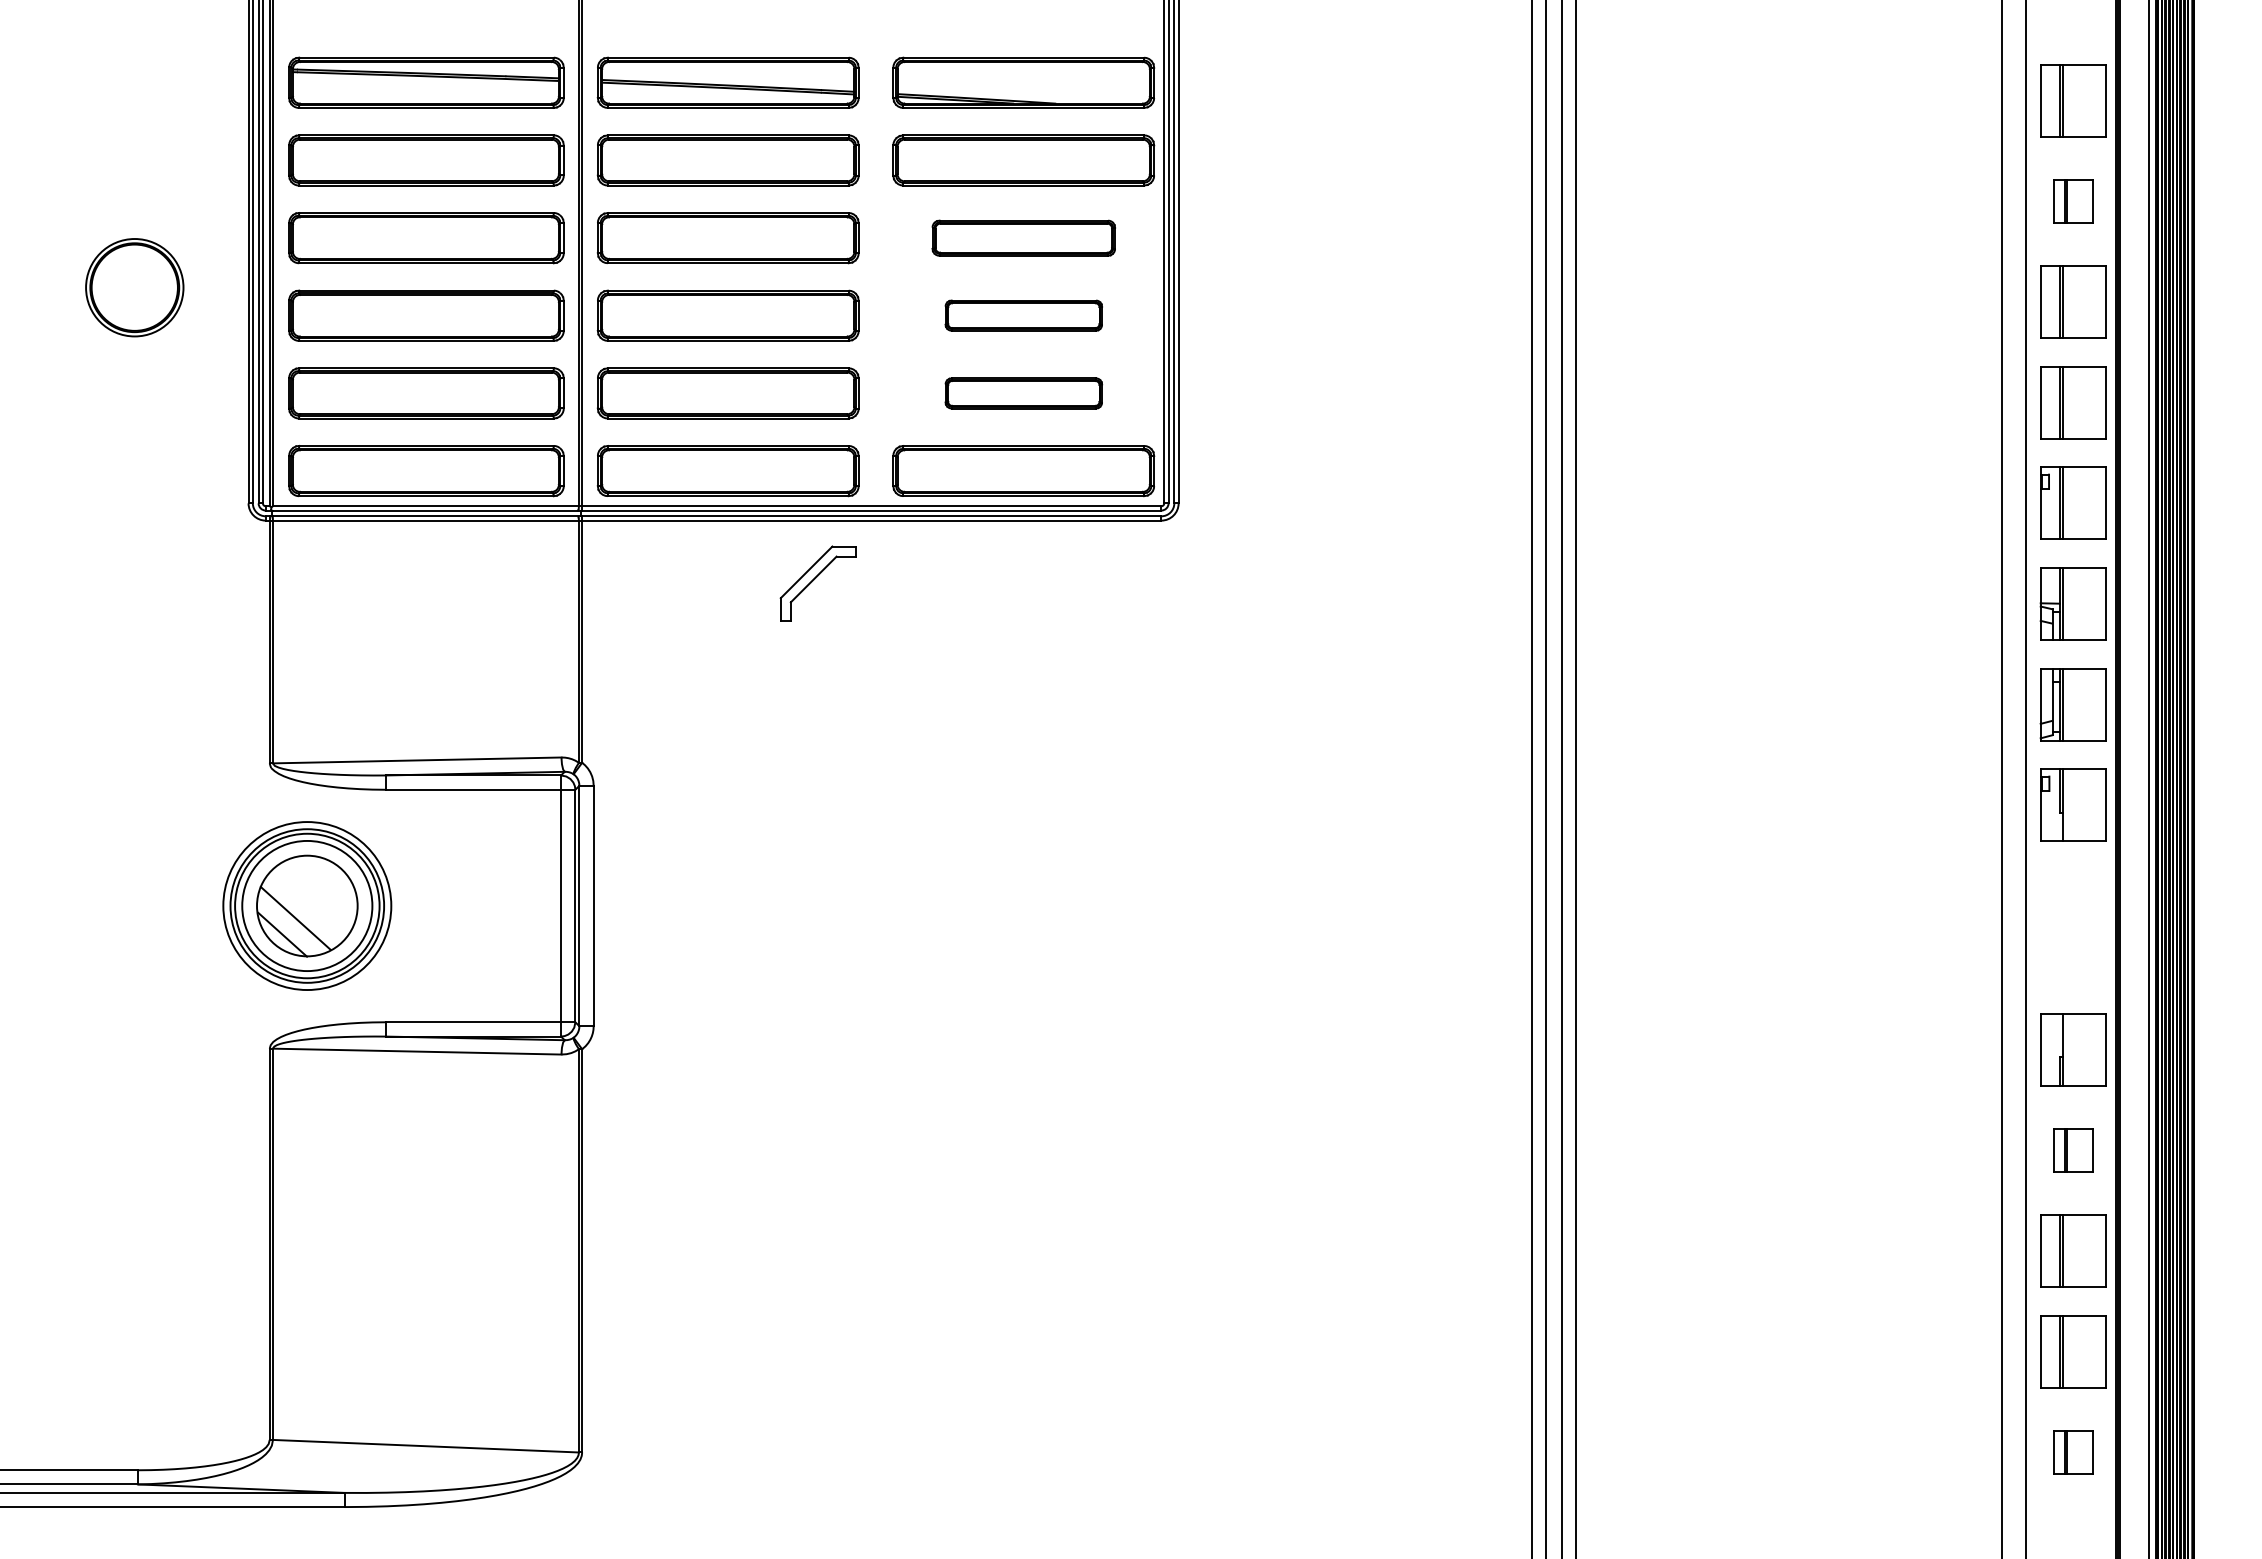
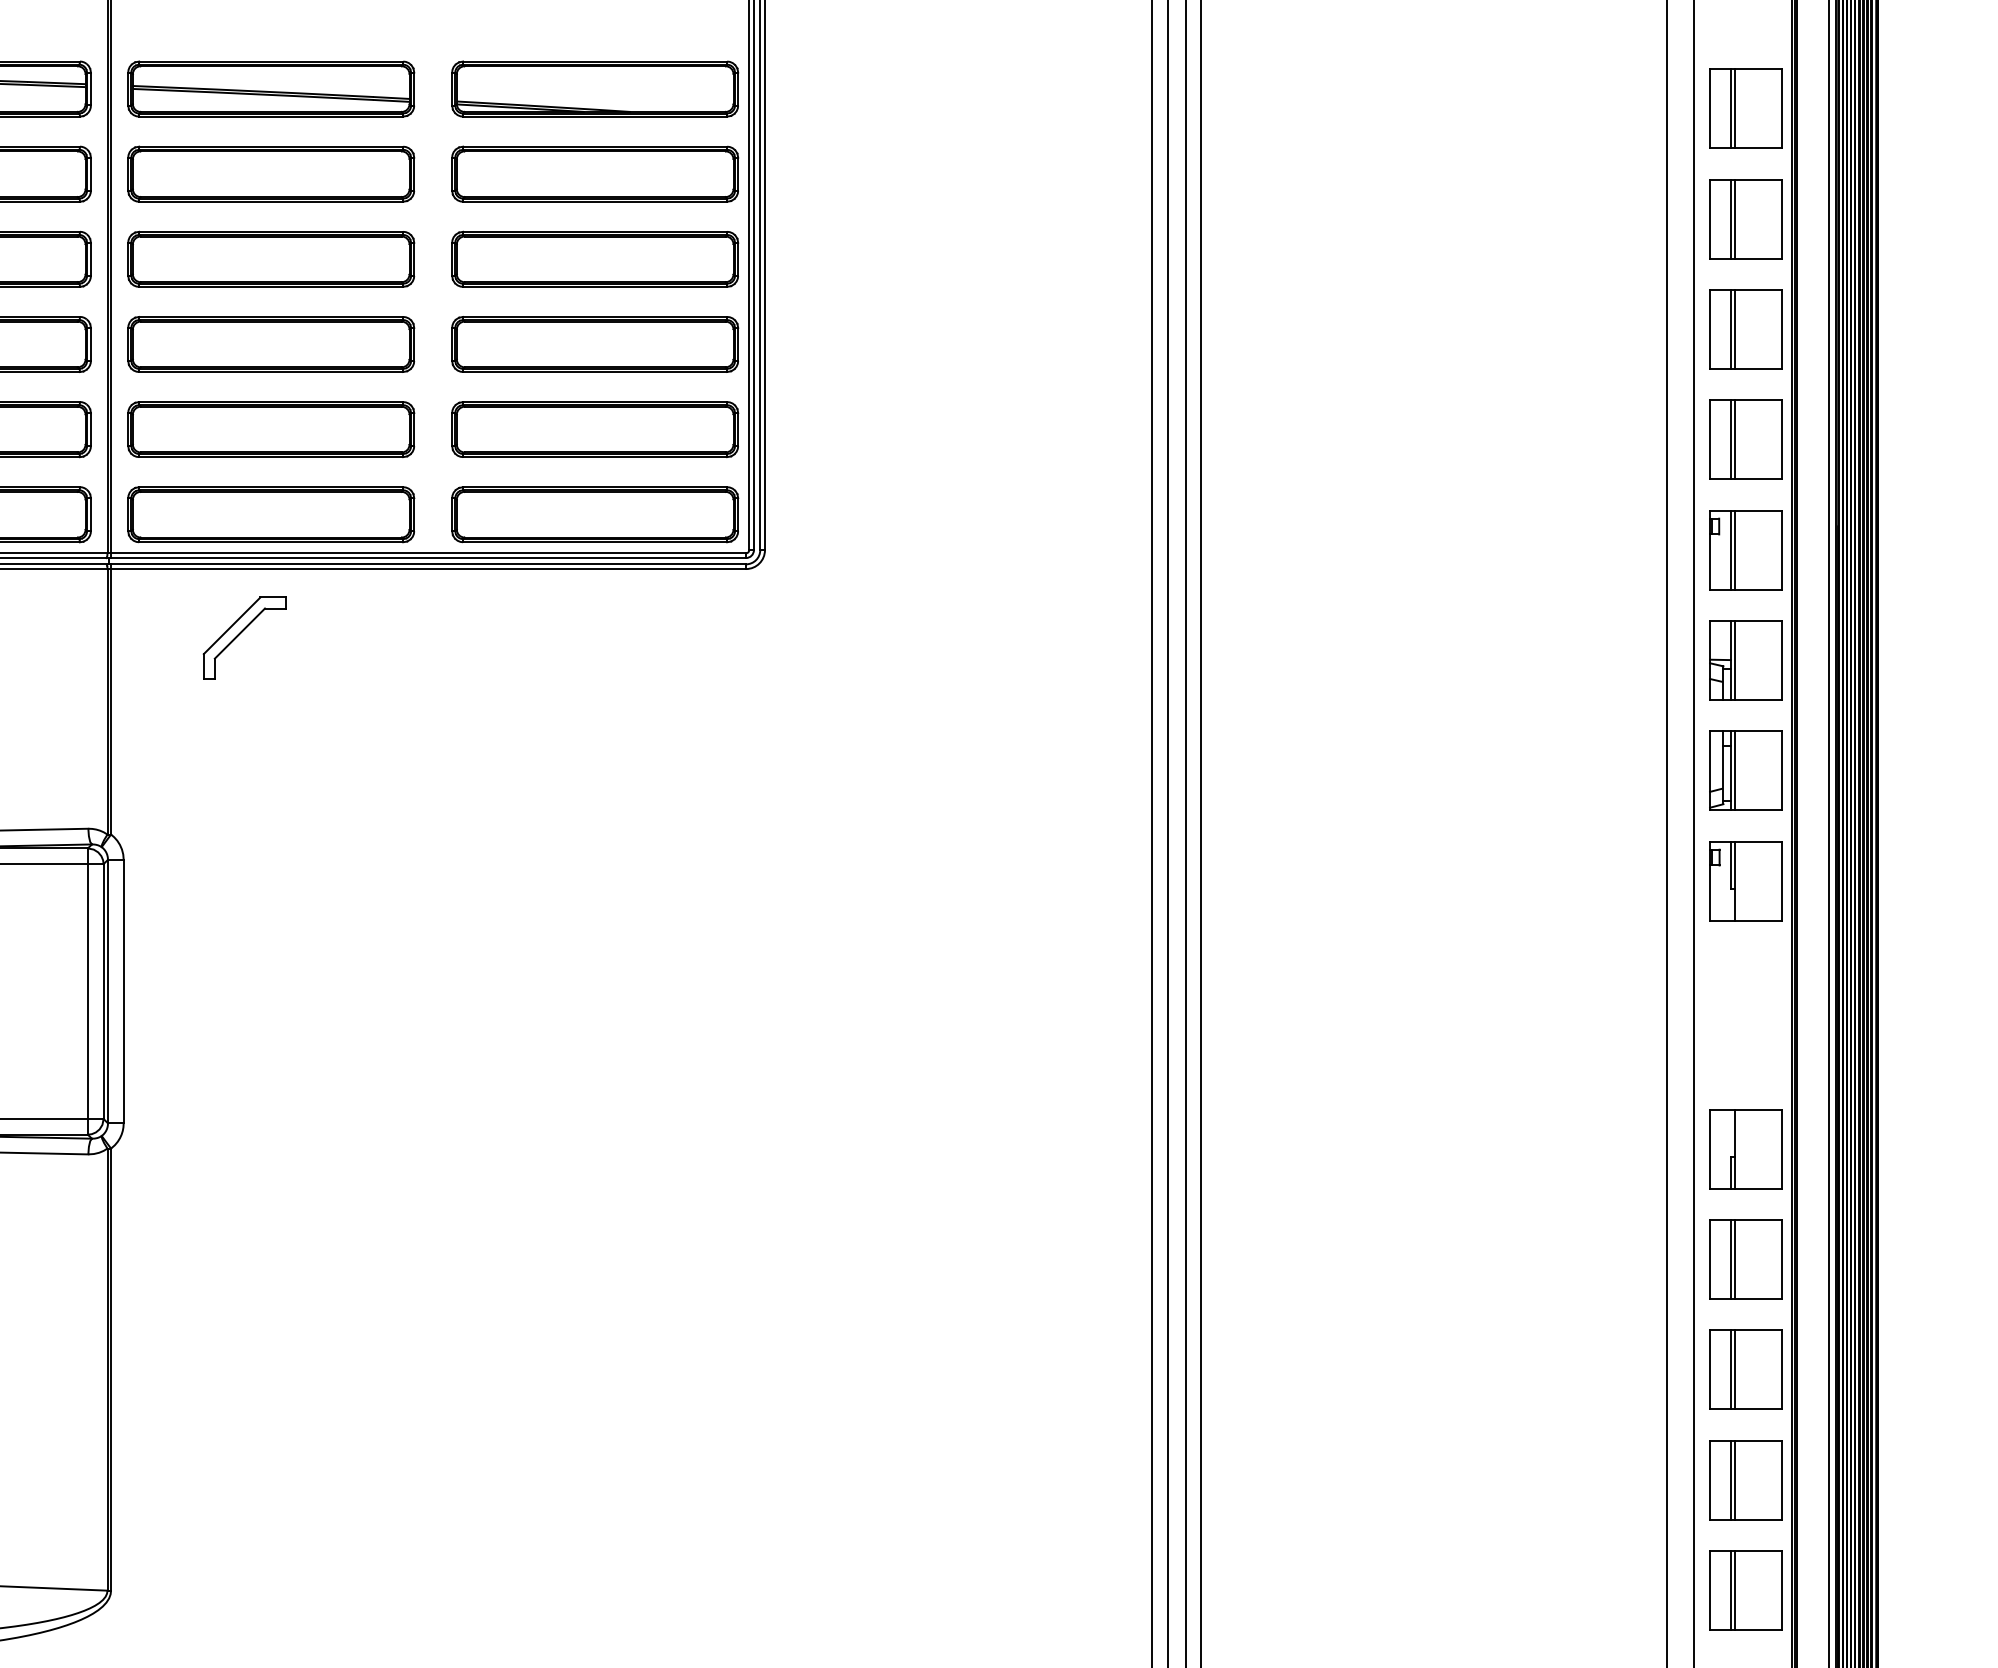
part: (2073, 201) -> (1746, 219), size x1.67
part: (1023, 238) -> (594, 259), size x1.43
part: (1023, 315) -> (594, 344), size x1.67
part: (1023, 393) -> (594, 429), size x1.67
part: (817, 583) -> (244, 637), moved
part: (2073, 1150) -> (1746, 1259), size x1.67
part: (2073, 1451) -> (1746, 1589), size x1.67

